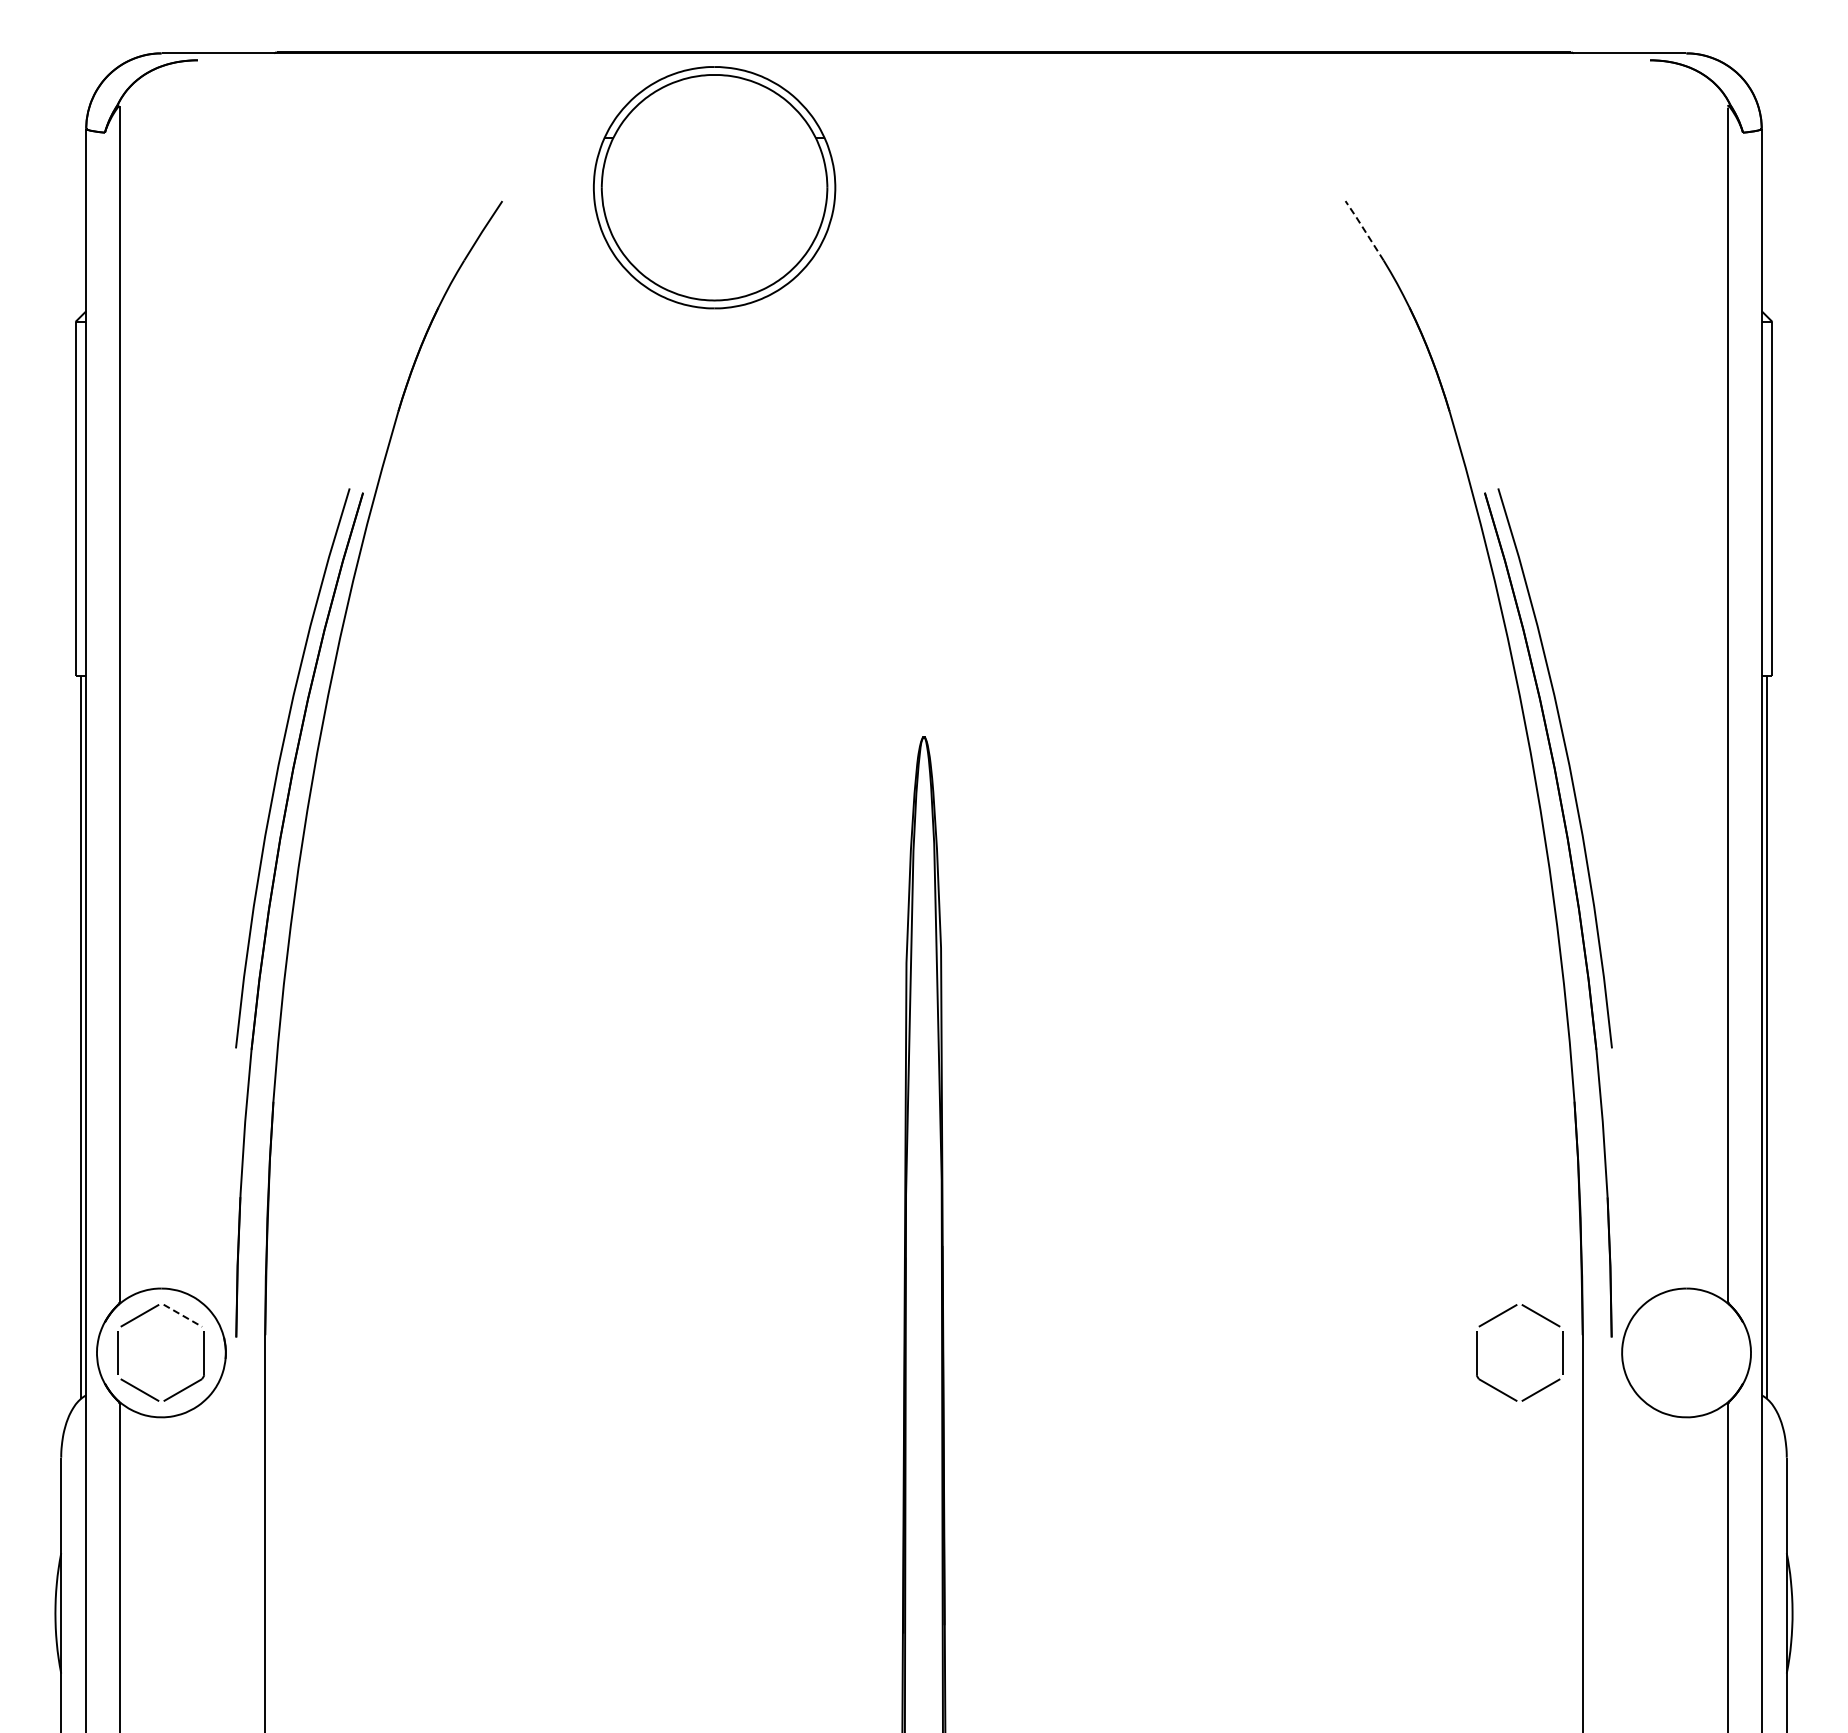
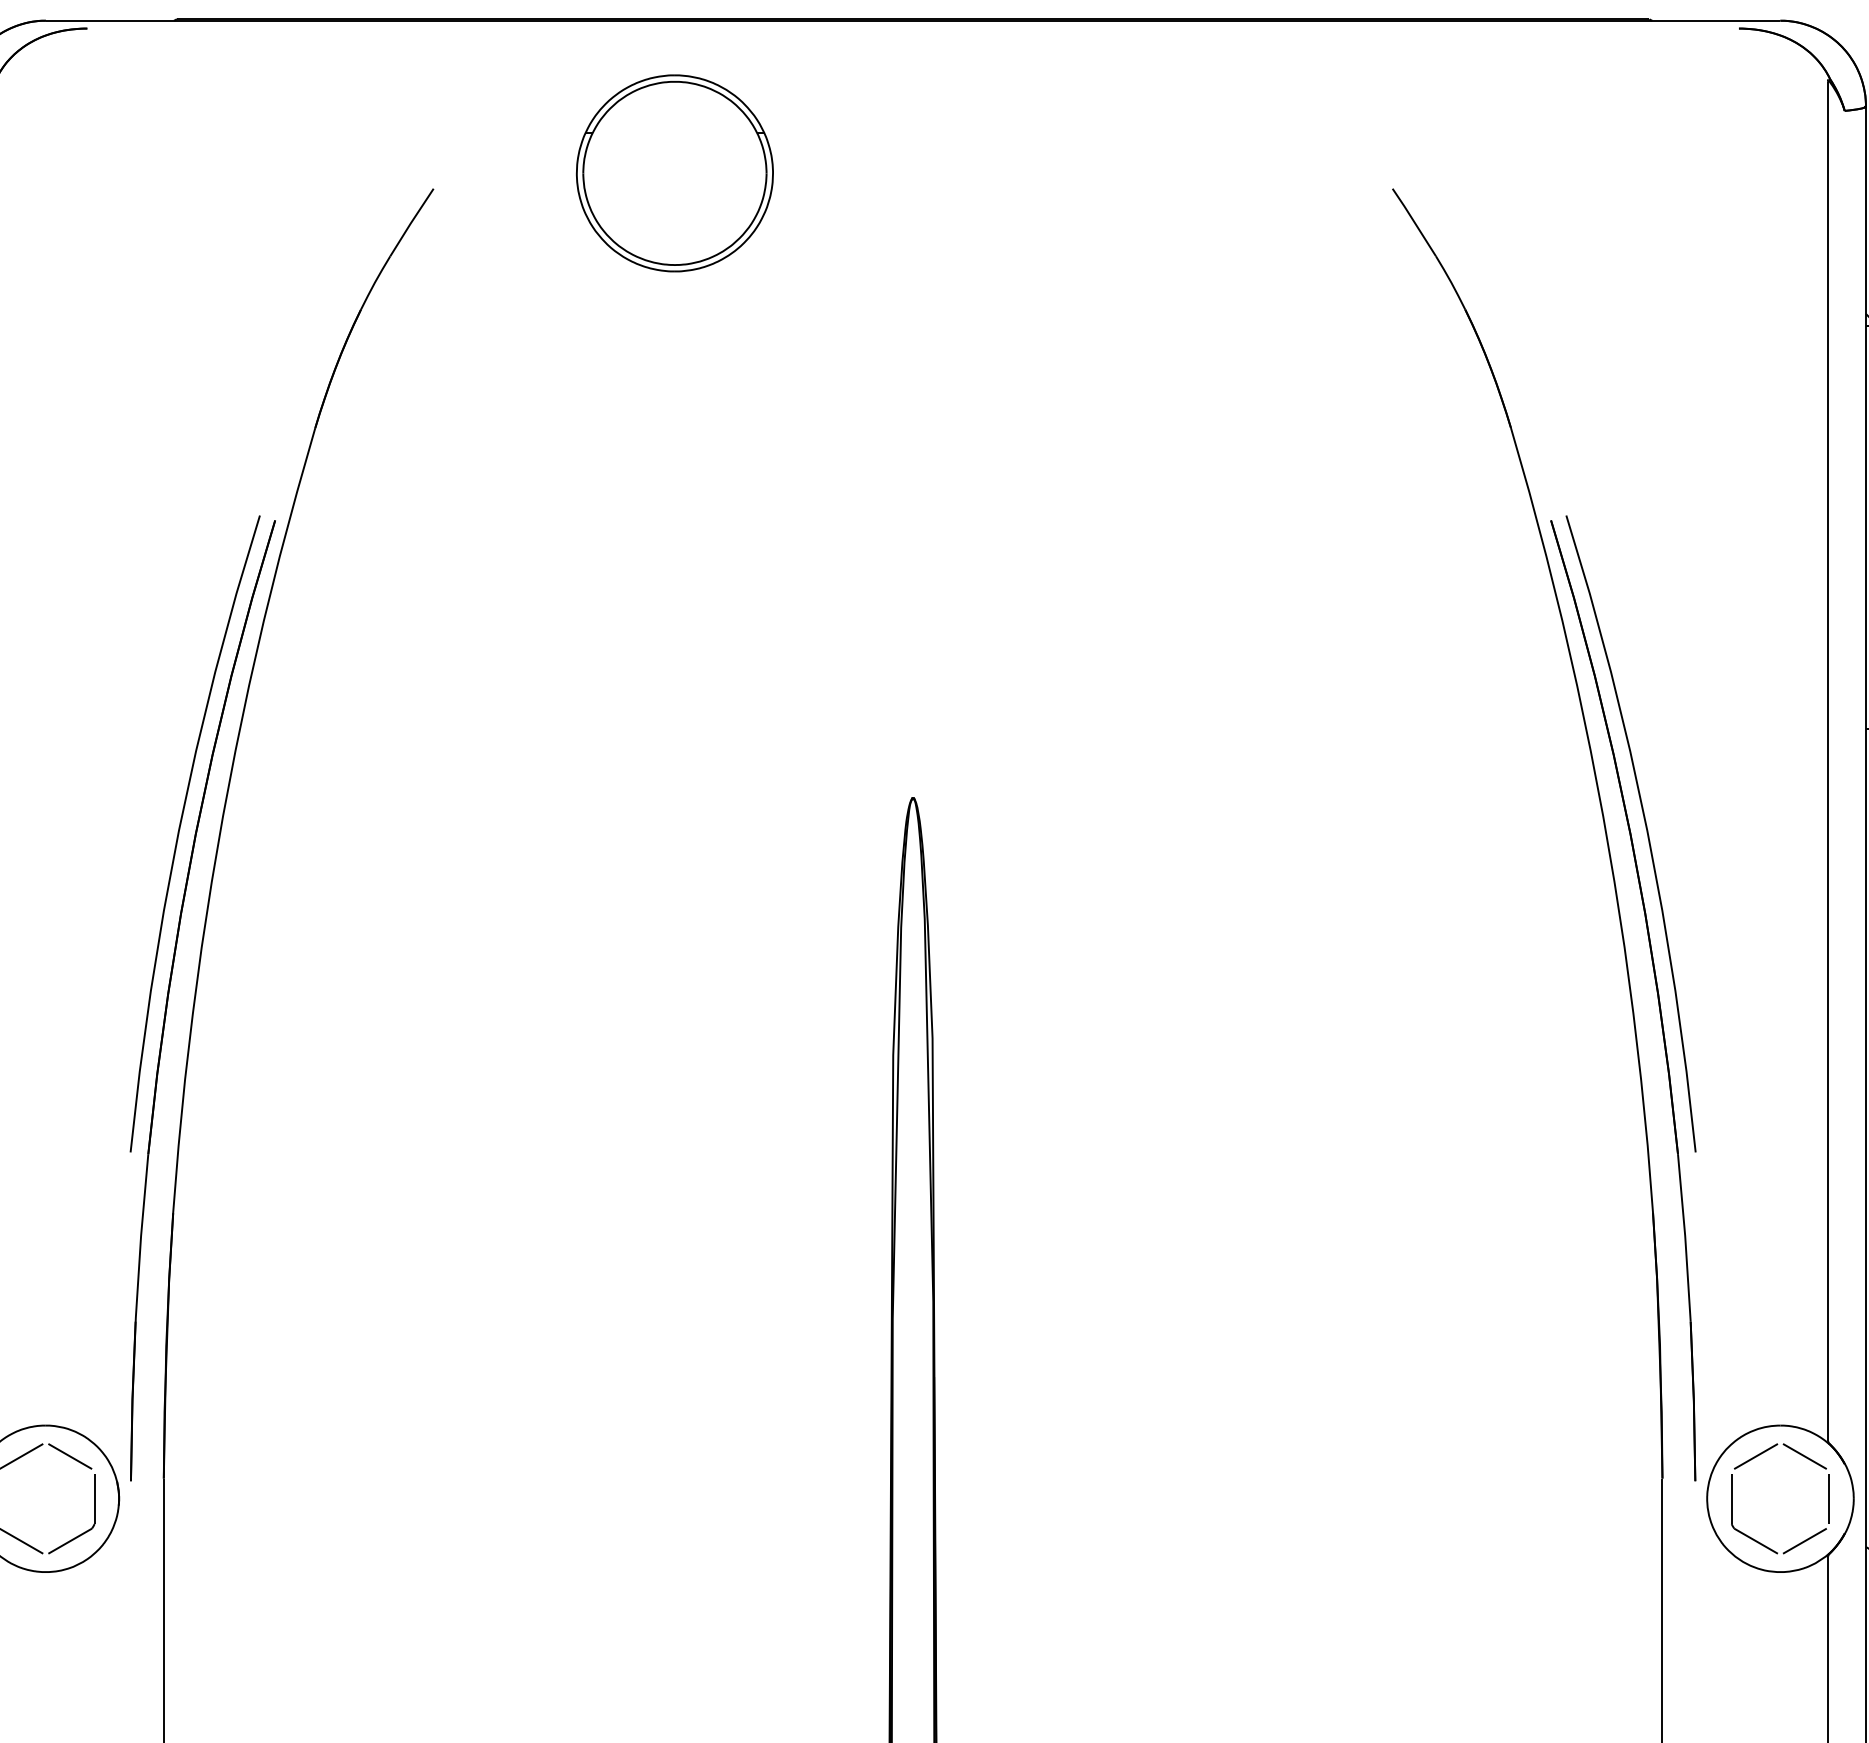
part: (714, 187) -> (674, 173), size x0.71
line: (1364, 230) -> (1414, 222), dashed -> solid
line: (183, 1316) -> (70, 1457), dashed -> solid
part: (1497, 1317) -> (1755, 1458), moved

